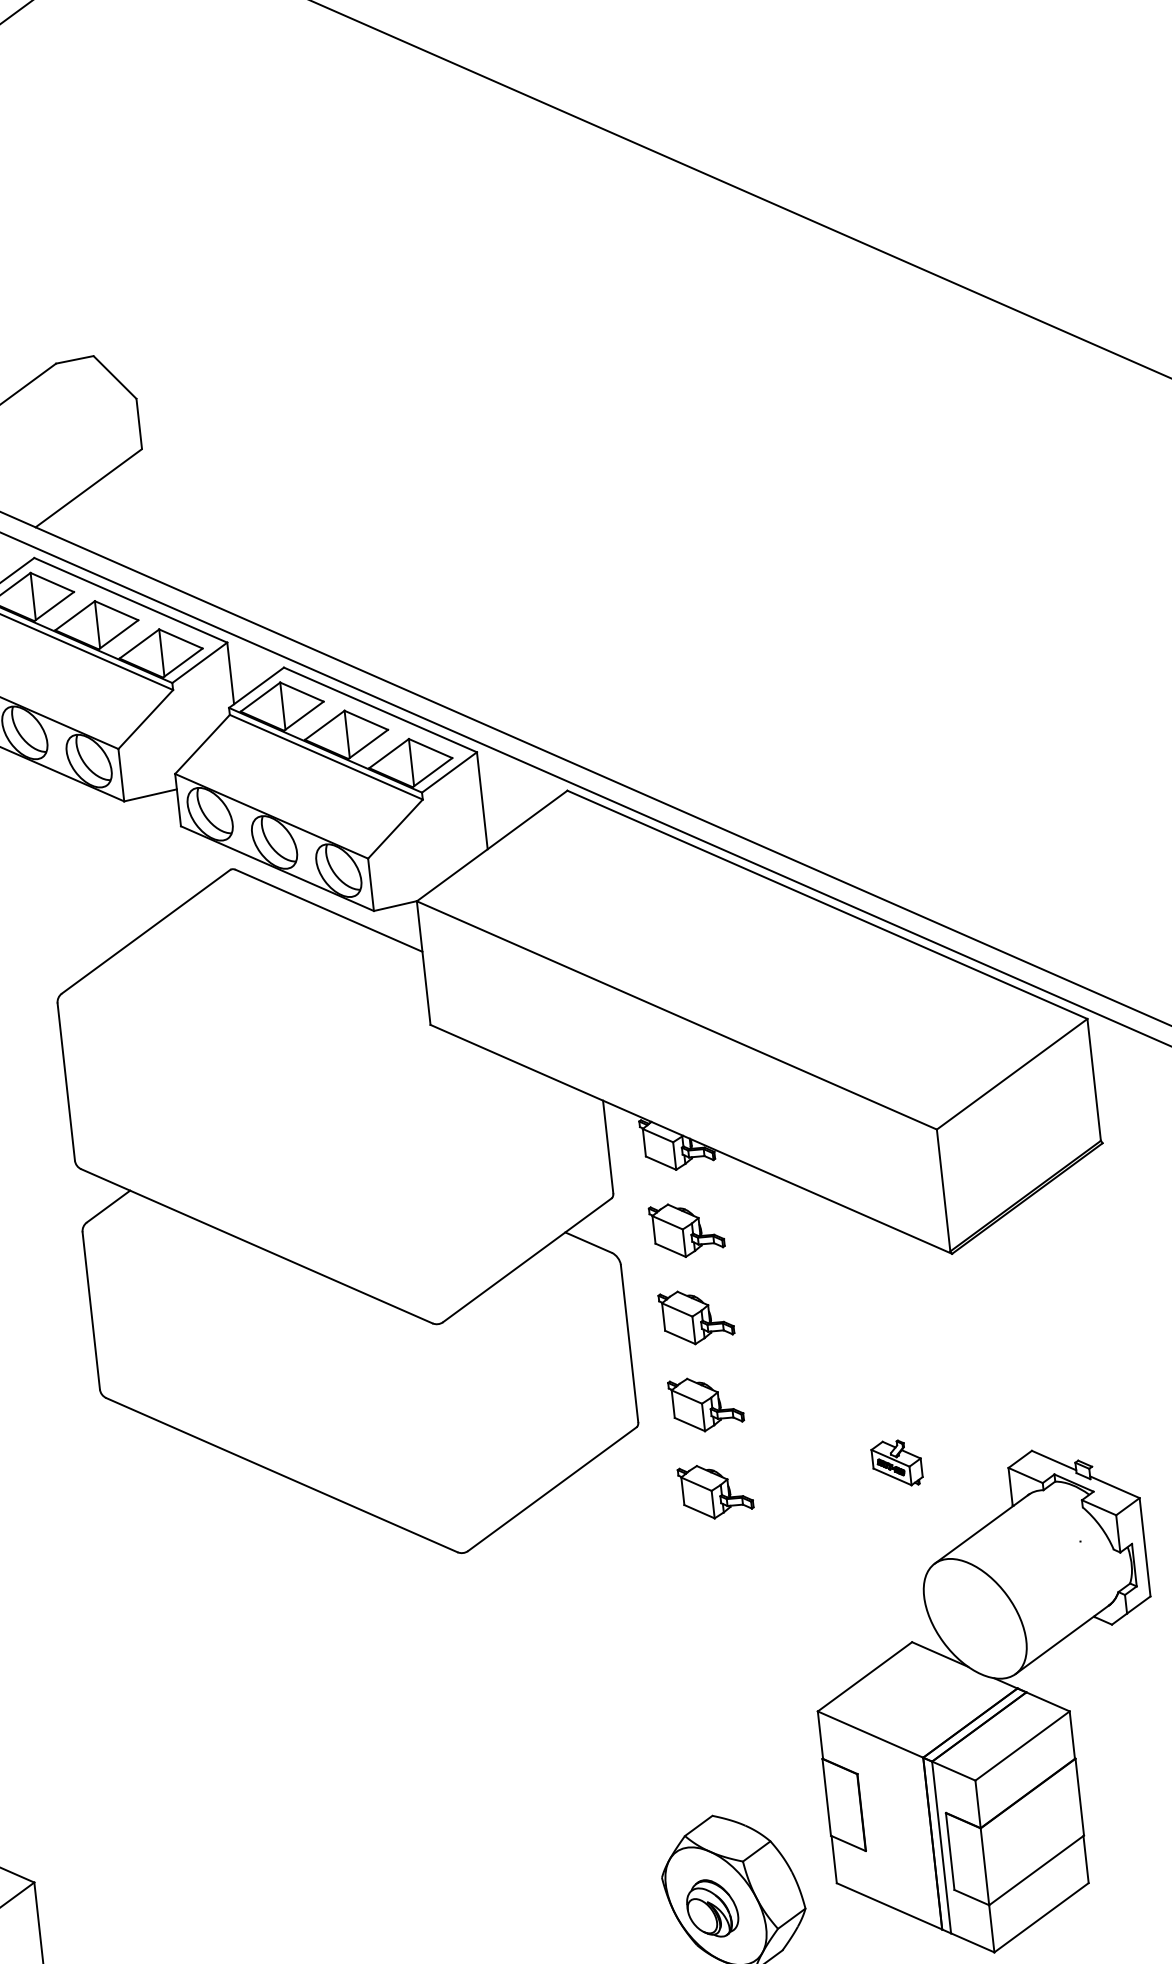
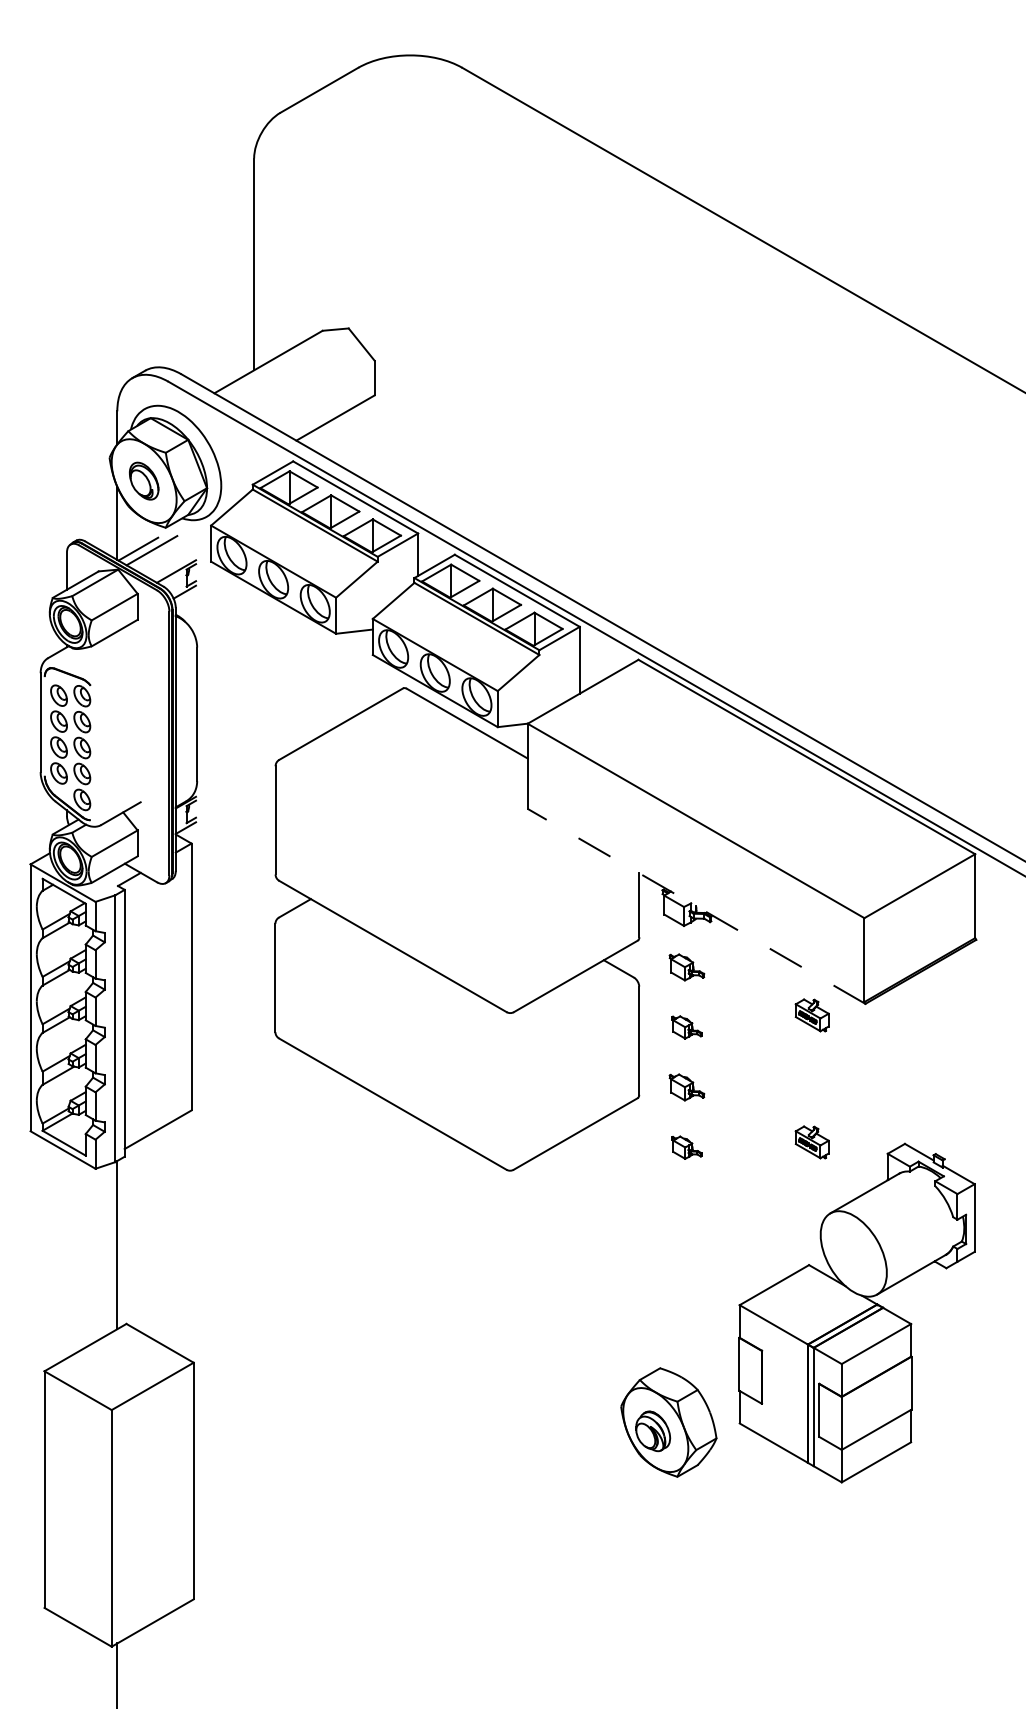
line: (691, 1139) -> (696, 906), solid -> dashed
part: (686, 1229) -> (686, 967), size x0.7
part: (875, 1279) -> (811, 1015), added
part: (696, 1316) -> (686, 1027), size x0.6
part: (705, 1403) -> (686, 1087), size x0.7
part: (715, 1491) -> (686, 1147), size x0.6

